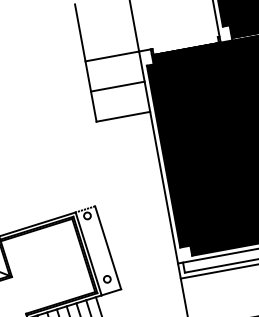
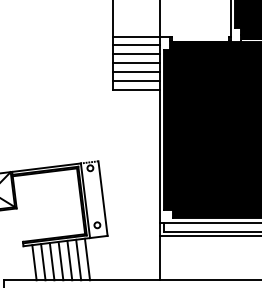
line: (113, 66) -> (135, 45), added
line: (115, 77) -> (135, 54), added
line: (118, 96) -> (135, 71), added
line: (120, 106) -> (135, 80), added

